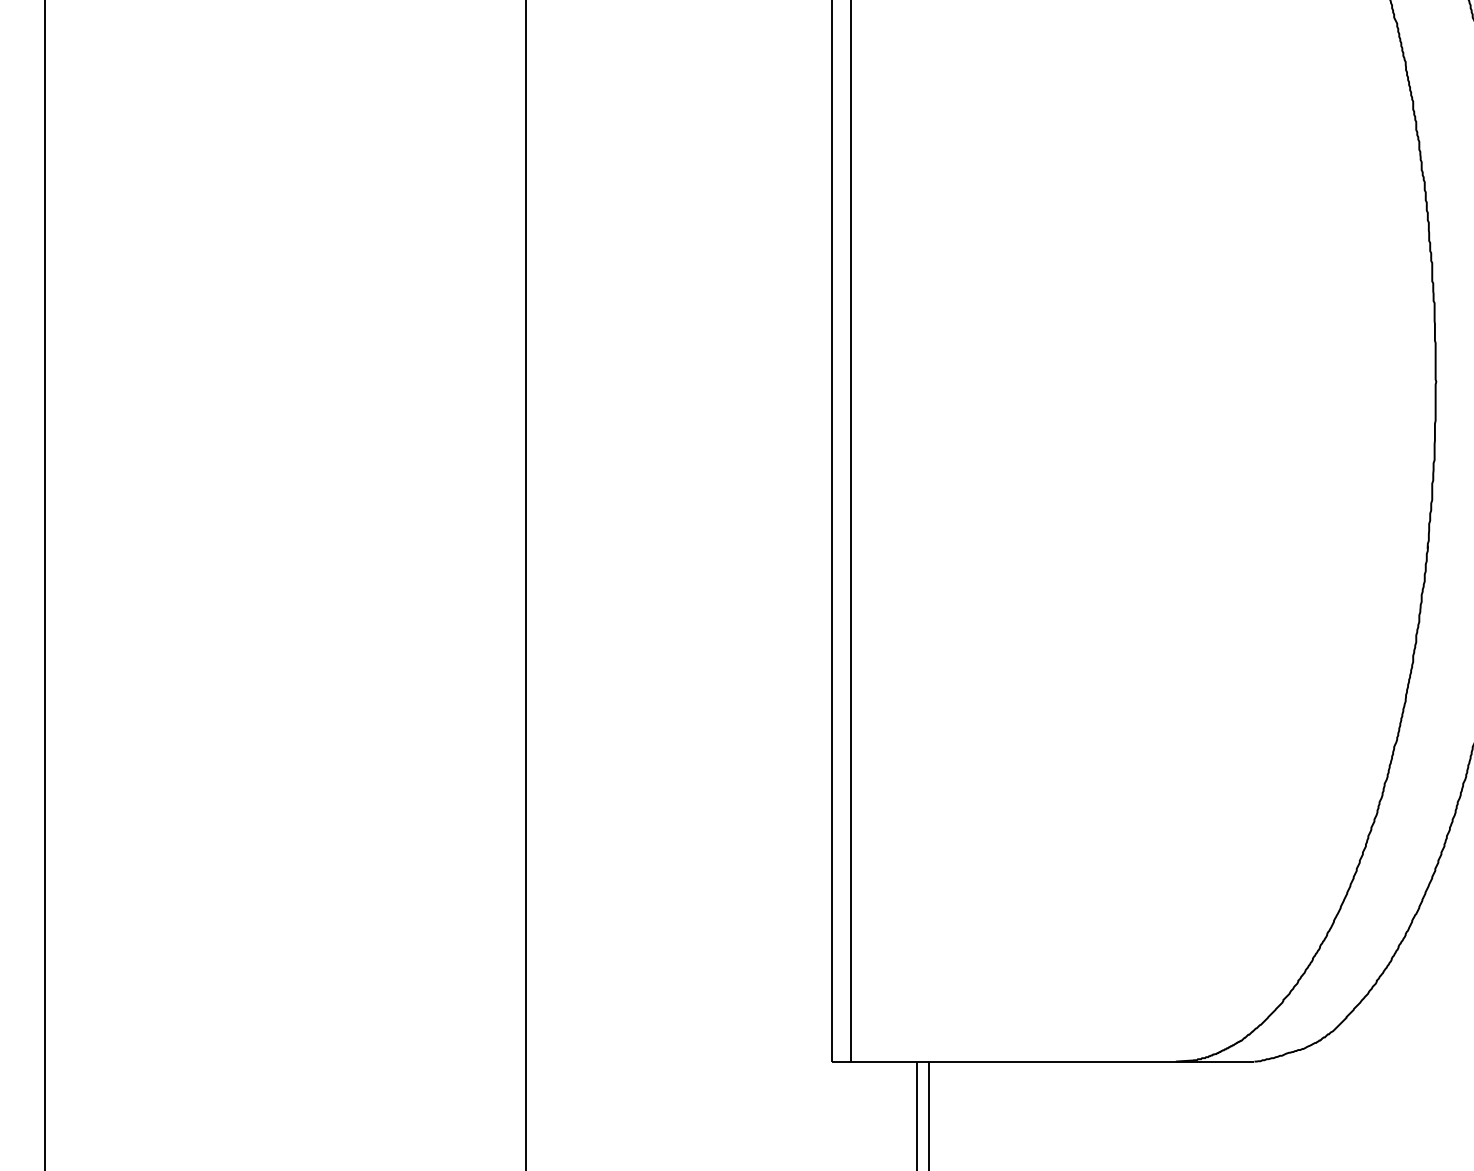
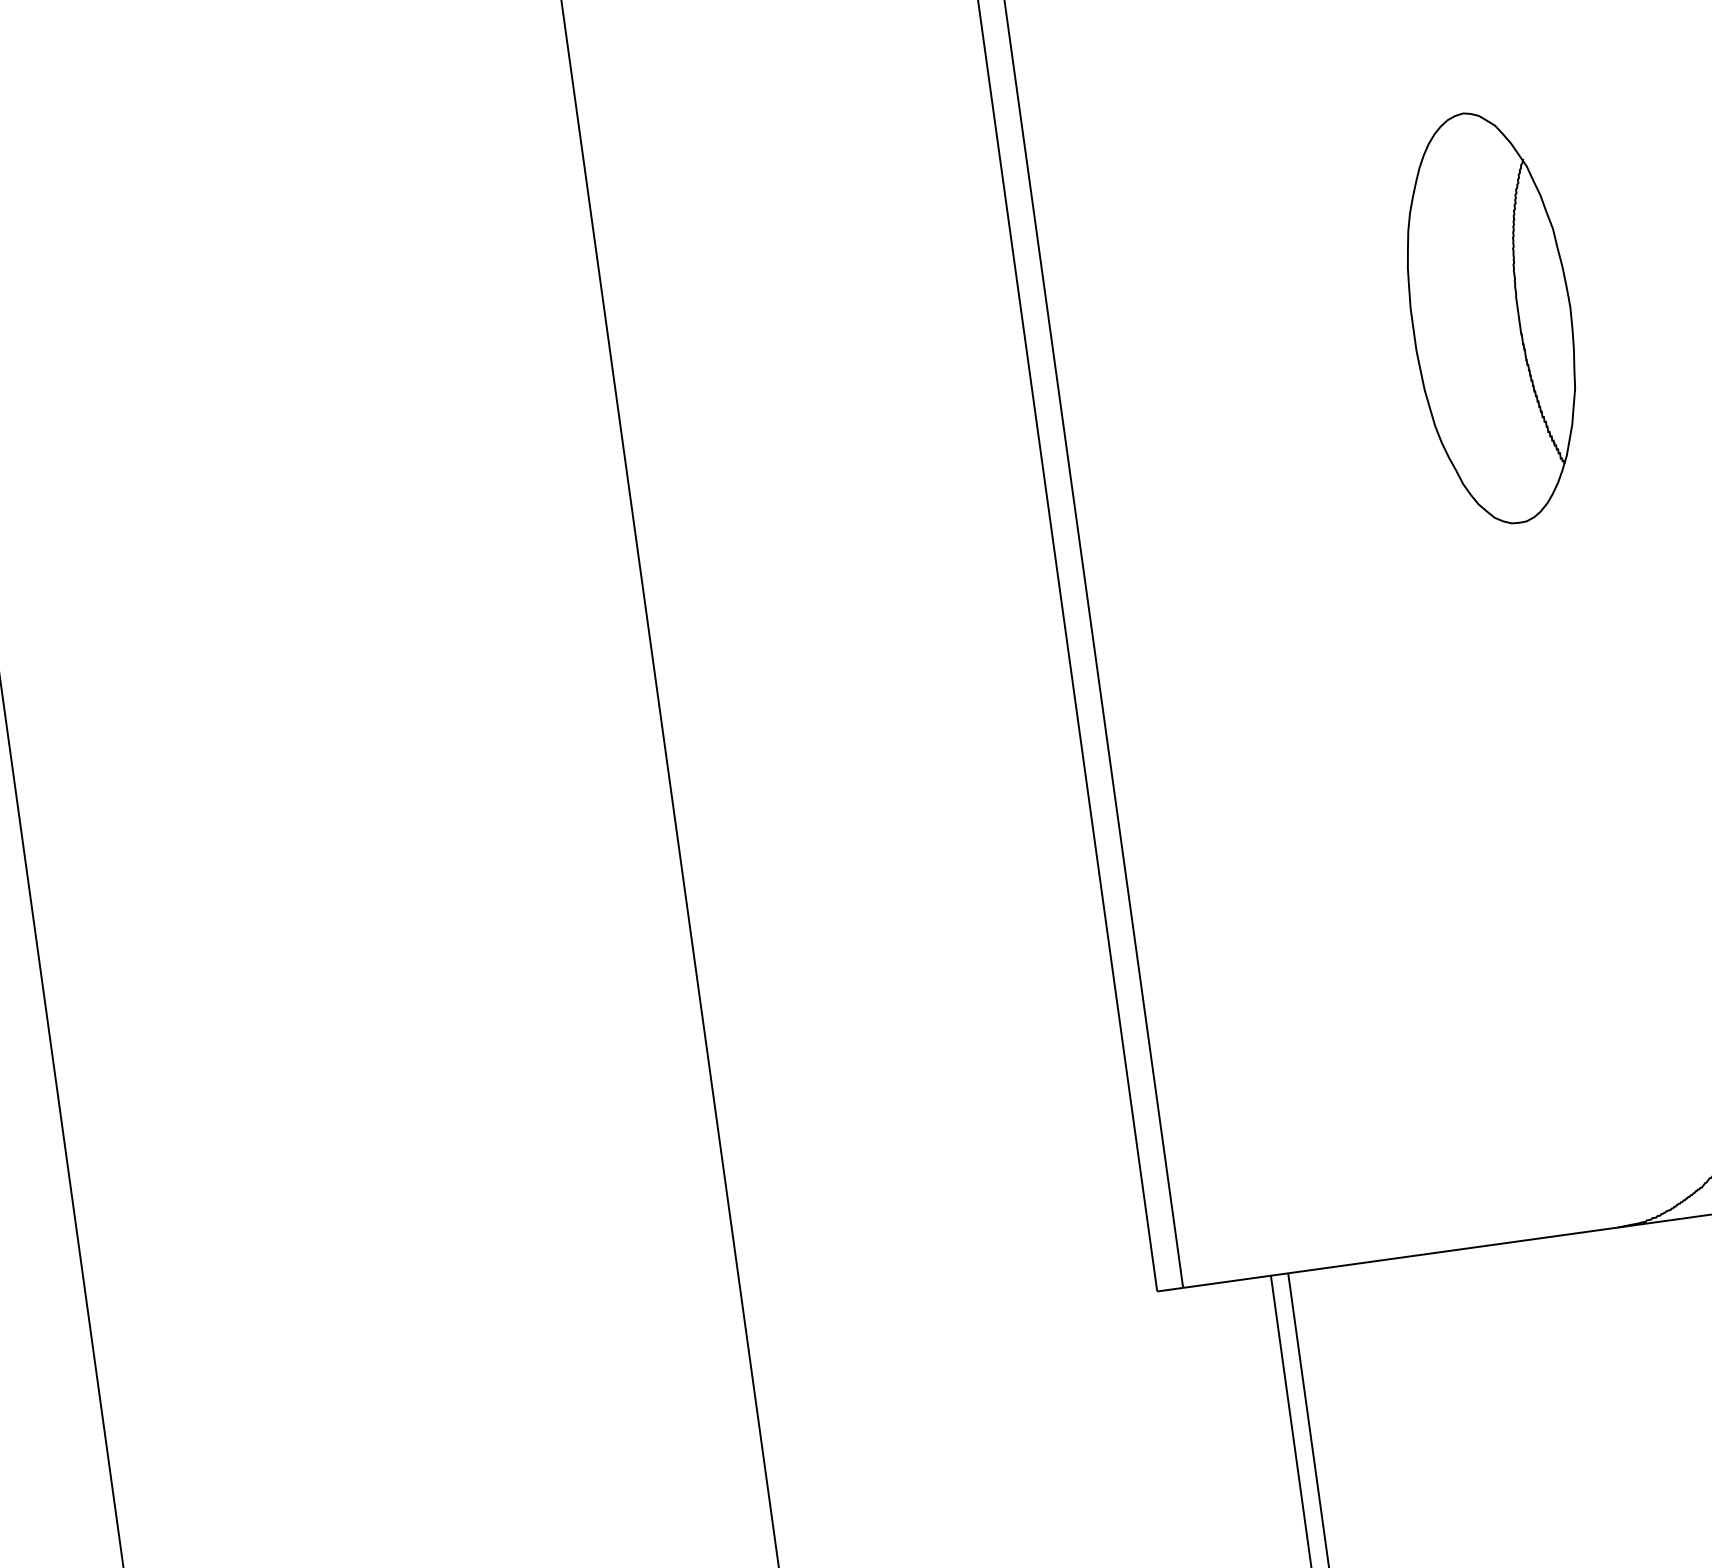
part: (1175, 381) -> (1491, 317), added

